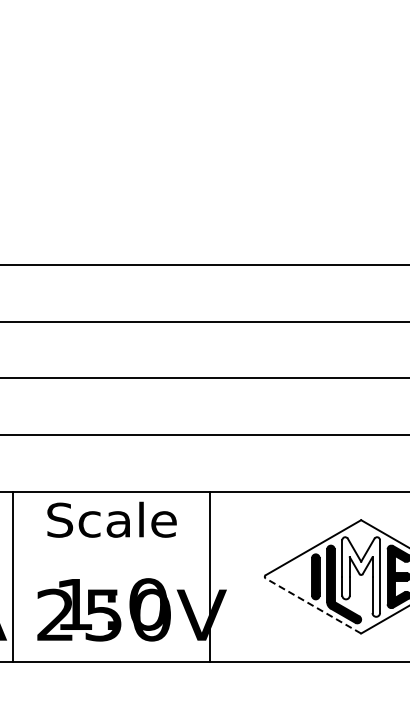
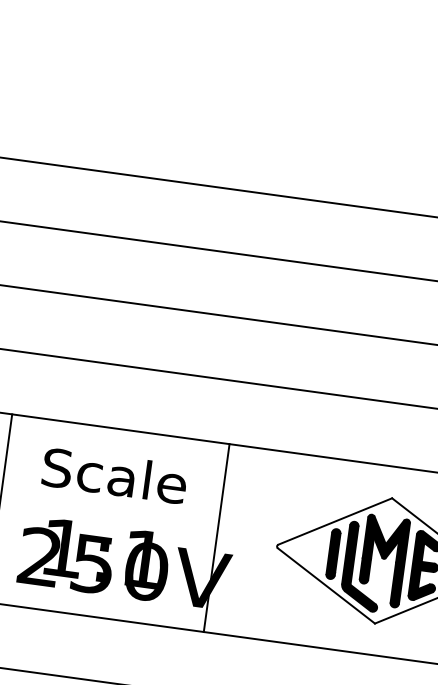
text: (111, 519) -> (114, 475), moved
fill: (361, 576) -> (383, 560), added
text: (147, 604) -> (143, 559), 1:0 -> 1:1
line: (313, 605) -> (326, 585), dashed -> solid

